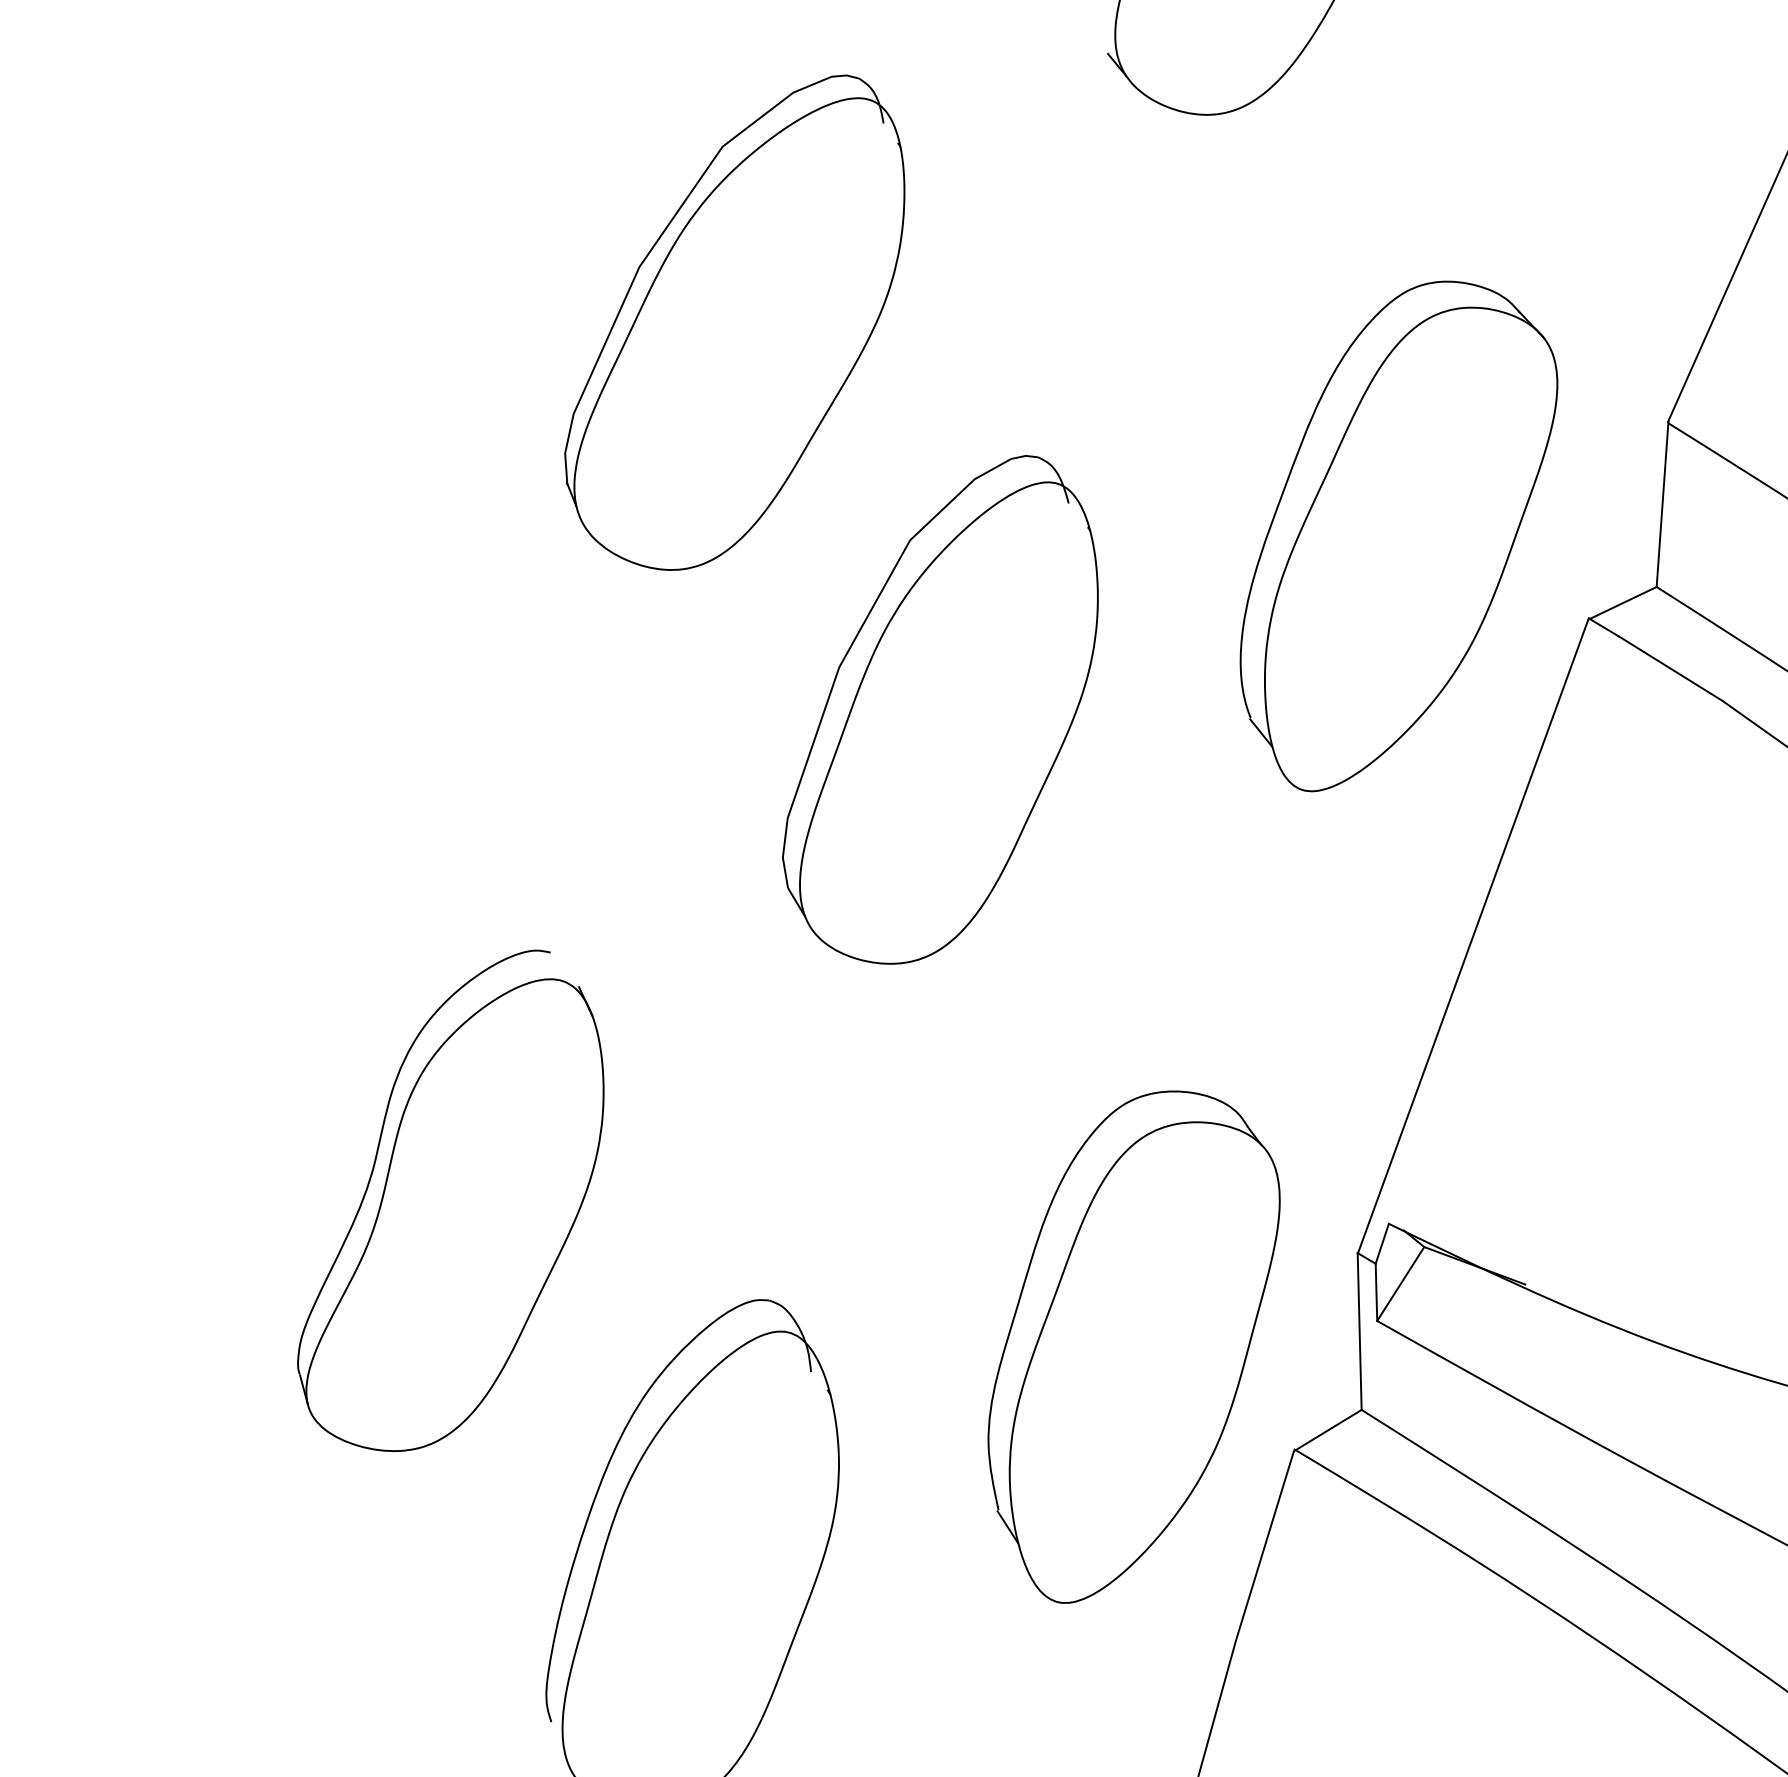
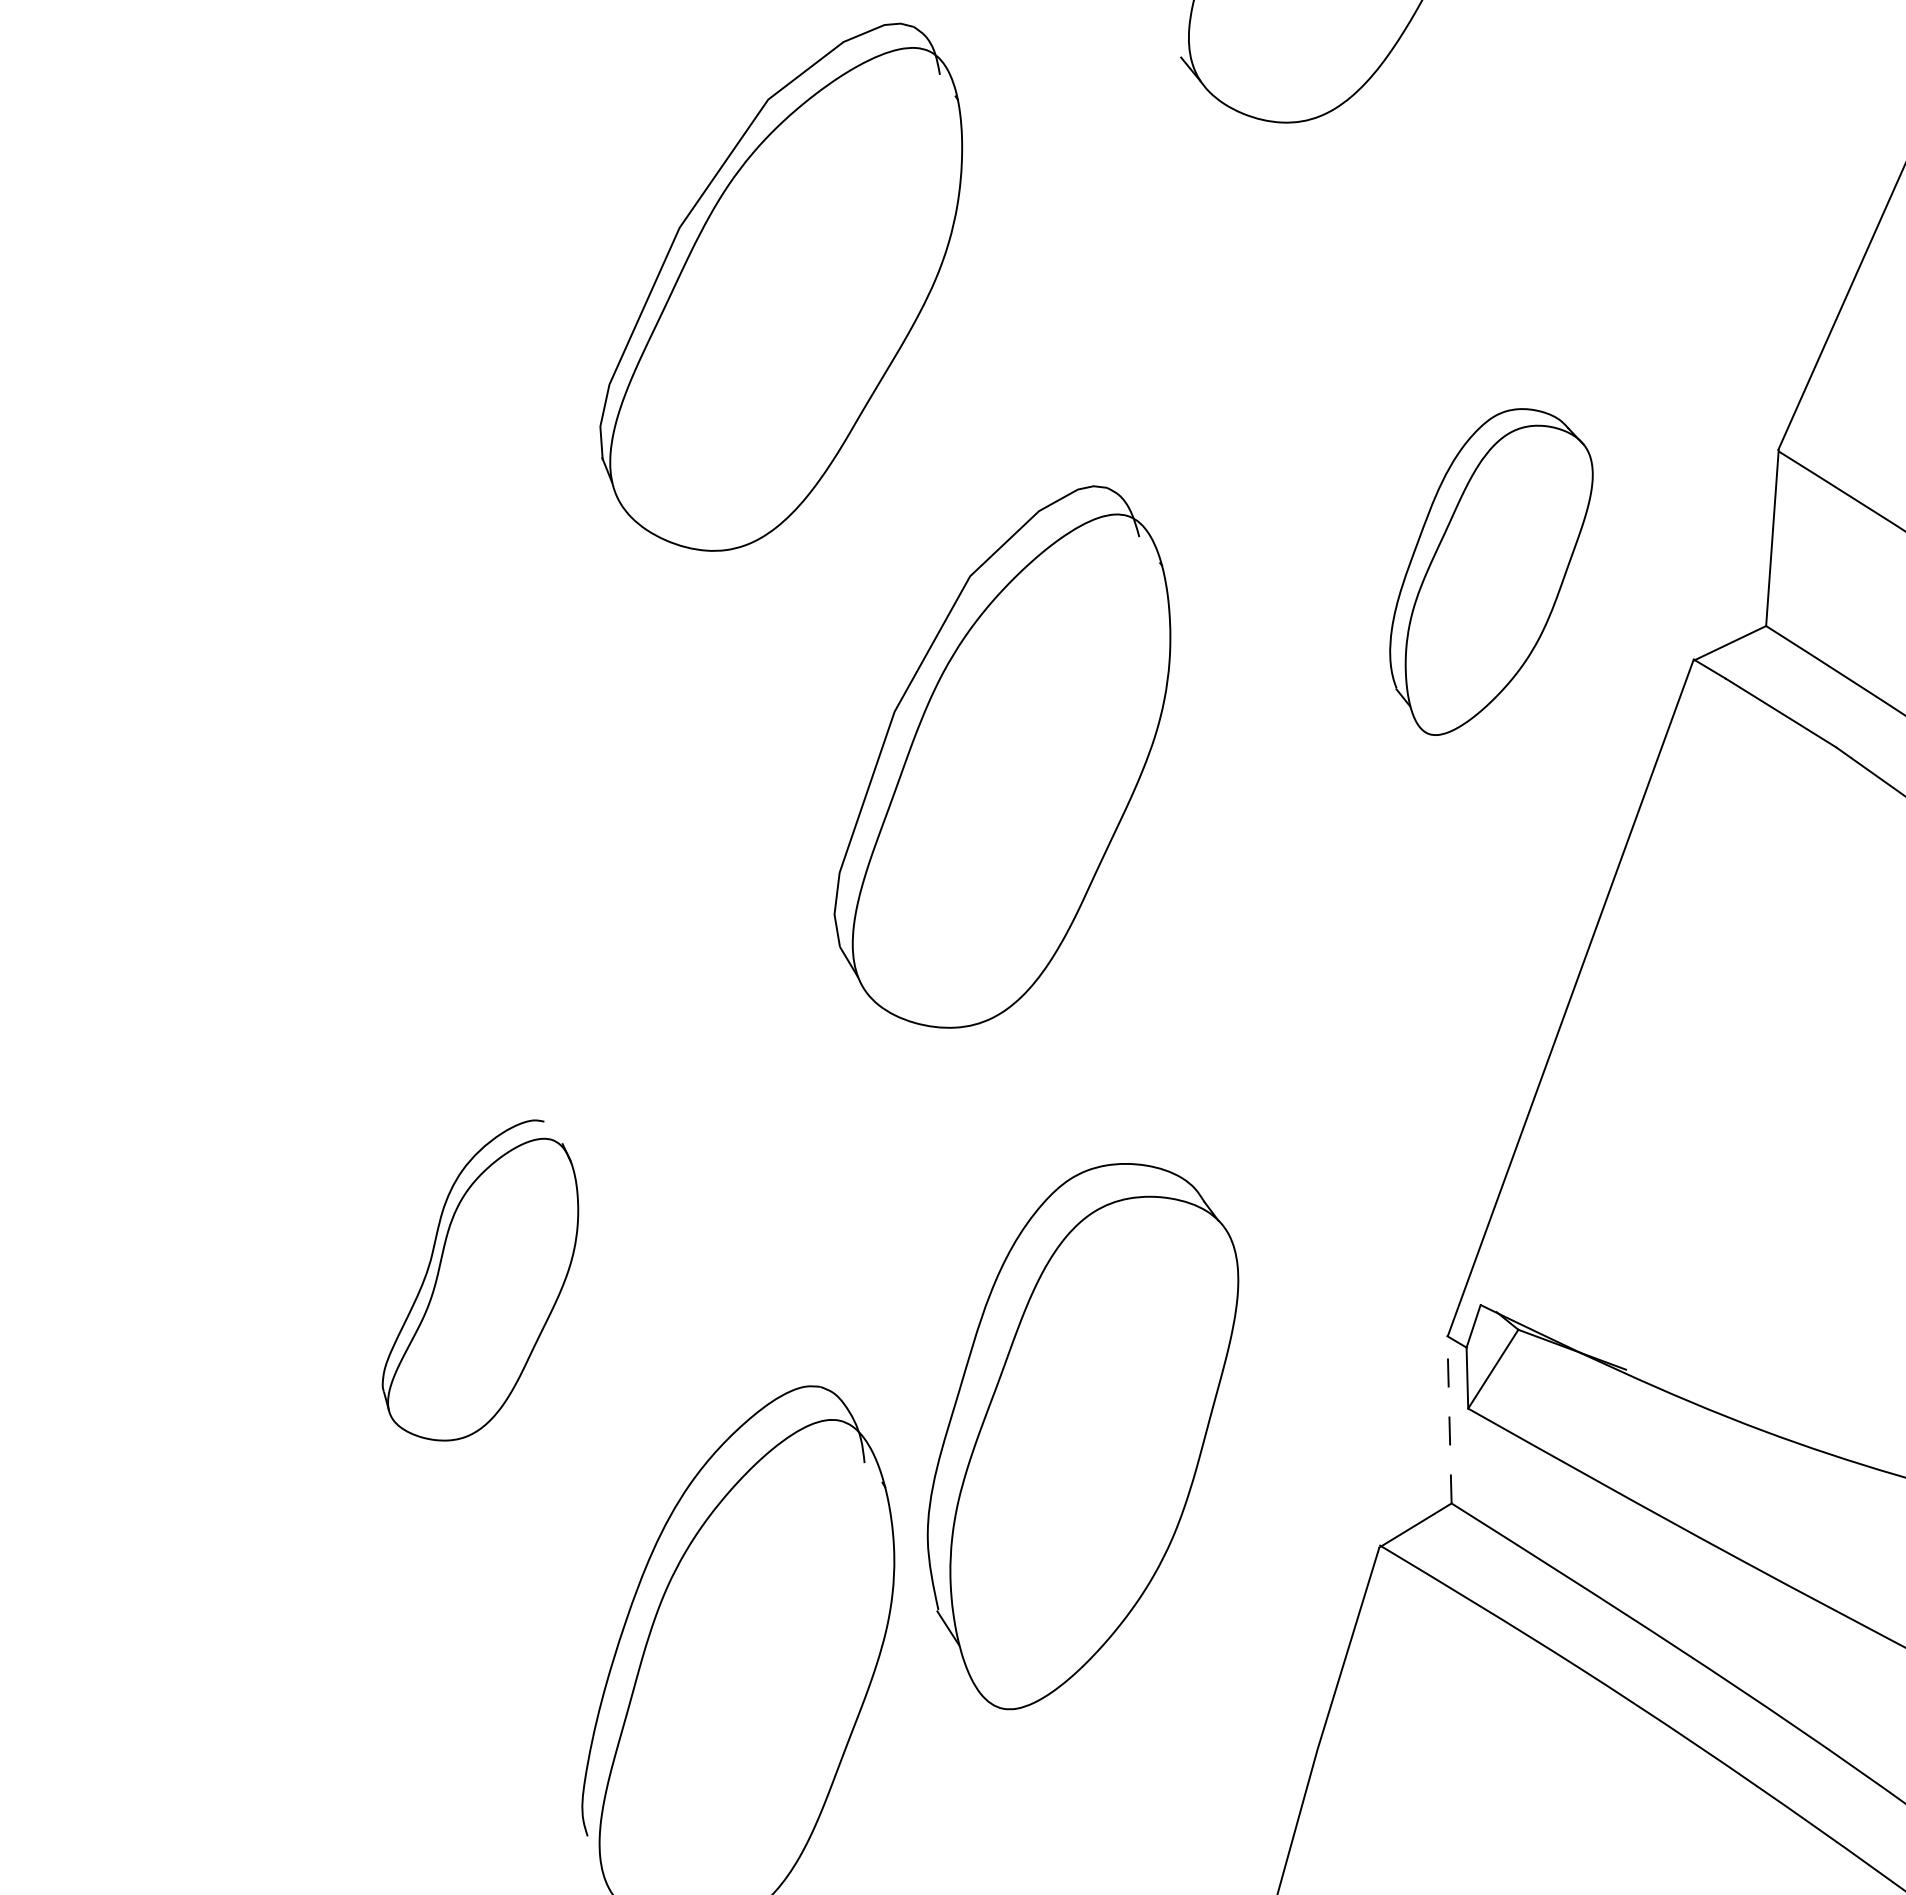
part: (735, 322) -> (781, 286), moved
part: (1399, 535) -> (1491, 571), size x0.6
part: (450, 1200) -> (480, 1280), size x0.6
line: (1359, 1331) -> (1449, 1419), solid -> dashed
part: (1133, 1347) -> (1082, 1436), moved

